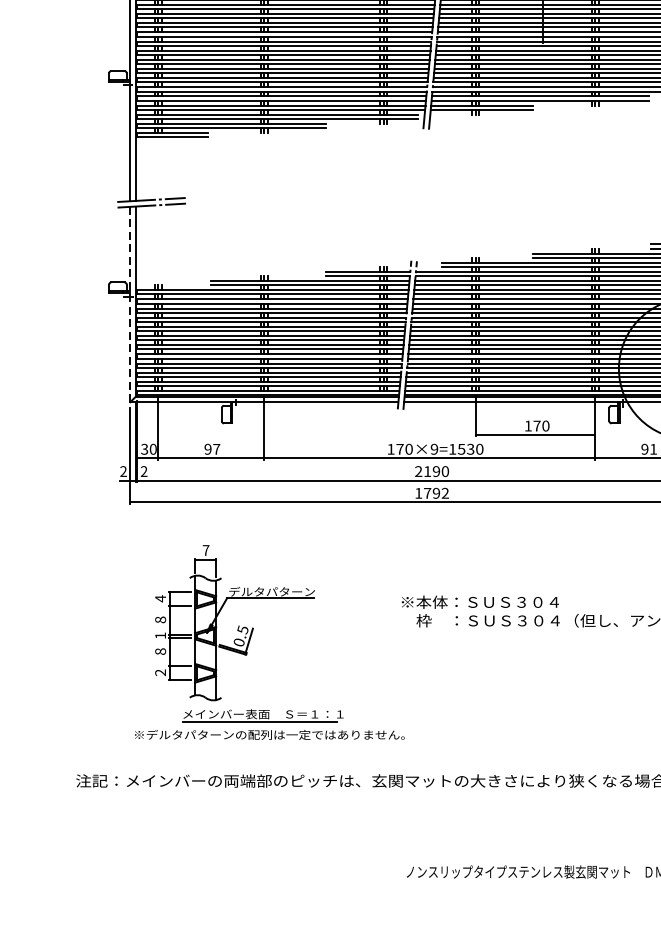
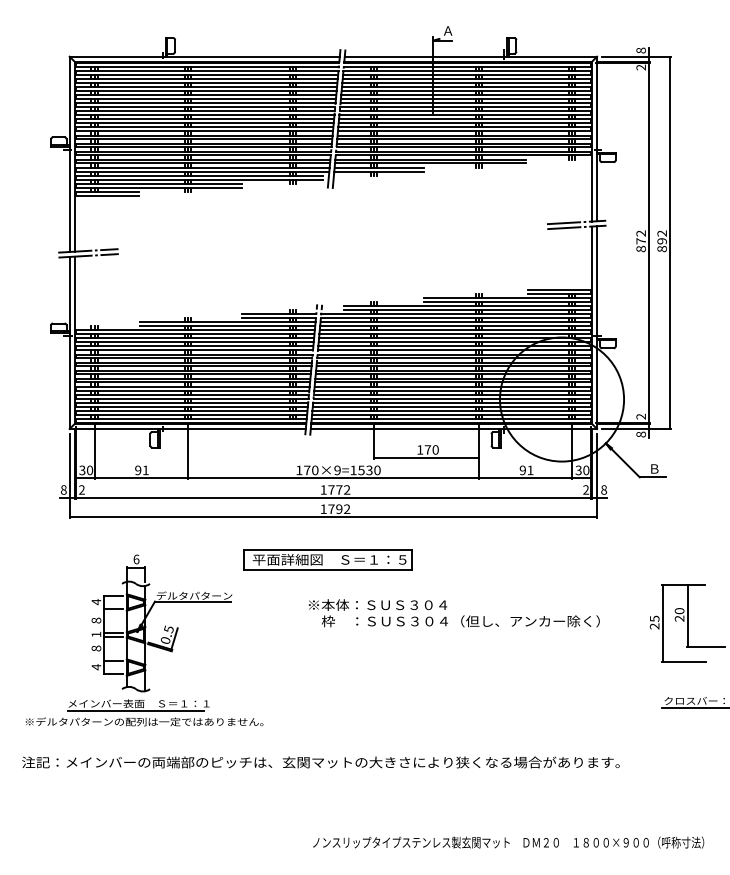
line: (130, 304) -> (69, 342), dashed -> solid
text: (216, 449) -> (145, 470), 97 -> 91
text: (123, 471) -> (63, 489), 2 -> 8
text: (432, 471) -> (335, 489), 2190 -> 1772
text: (206, 550) -> (136, 559), 7 -> 6
part: (423, 550) -> (327, 559), added
text: (160, 673) -> (96, 667), 2 -> 4
part: (269, 724) -> (144, 712), moved

